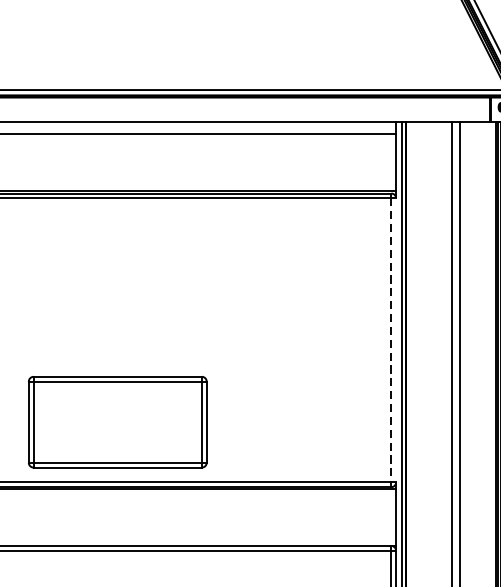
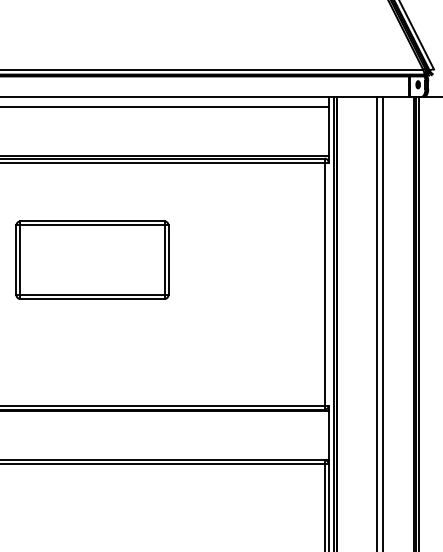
line: (391, 340) -> (324, 284), dashed -> solid
part: (117, 421) -> (92, 259), moved

